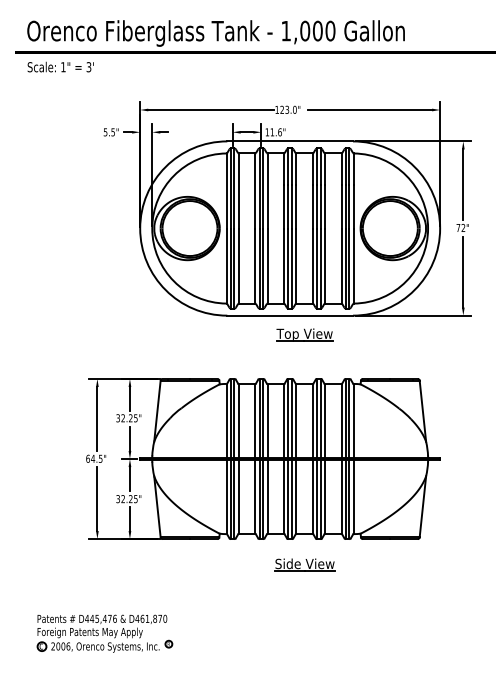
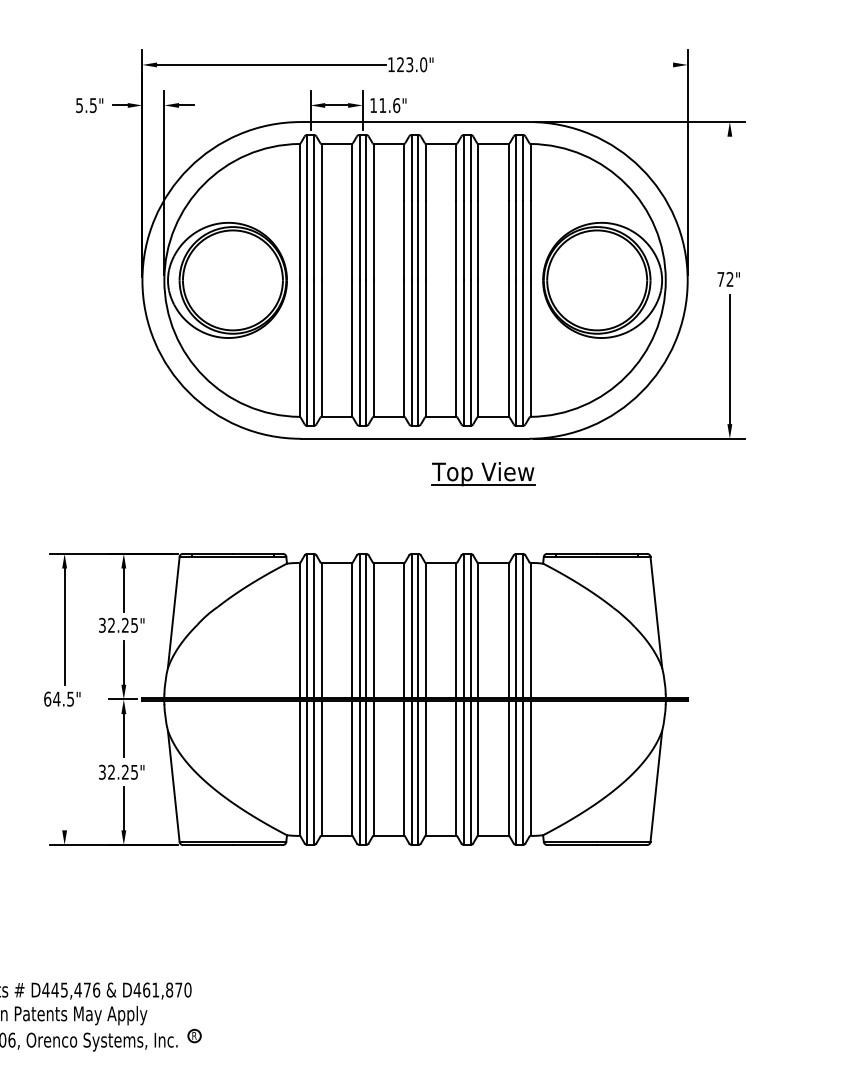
line: (370, 110) -> (561, 65), removed
line: (463, 184) -> (730, 200), removed
part: (304, 334) -> (482, 473), moved
line: (97, 499) -> (64, 773), removed
part: (304, 564) -> (441, 891), removed

